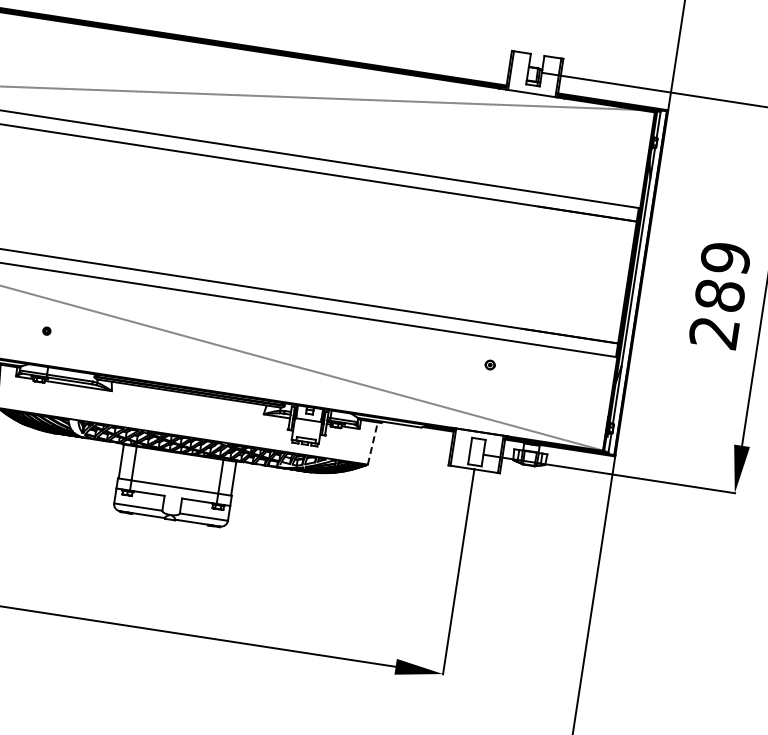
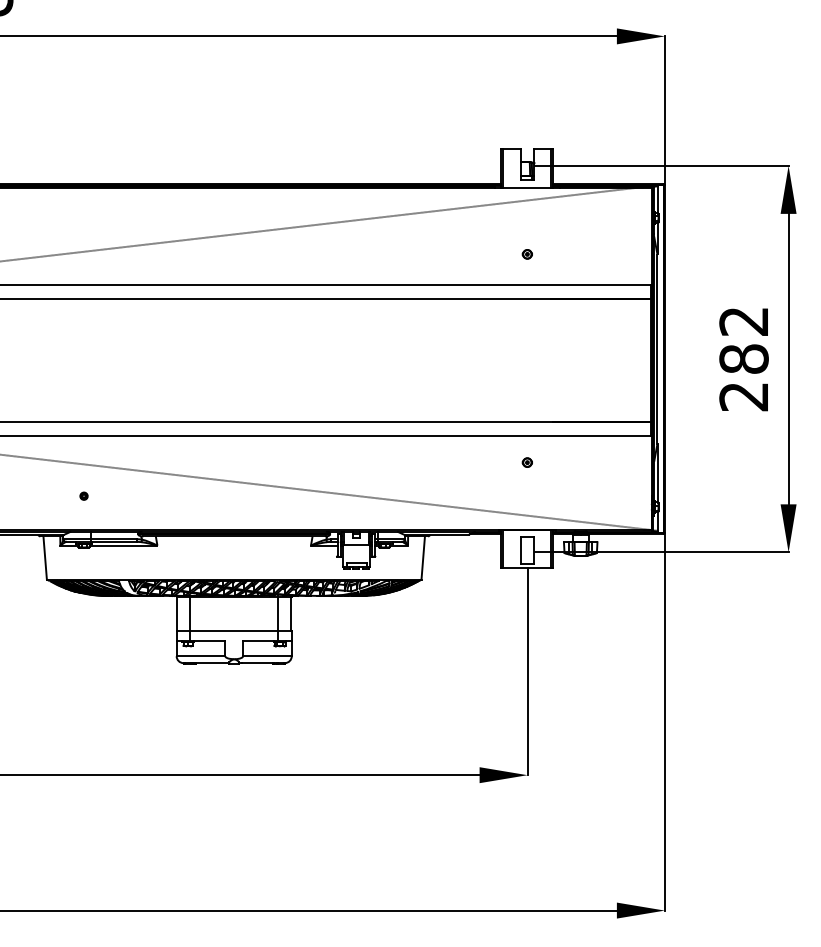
part: (520, 159) -> (526, 254), added
text: (725, 258) -> (743, 321), 289 -> 282
line: (373, 443) -> (423, 557), dashed -> solid

